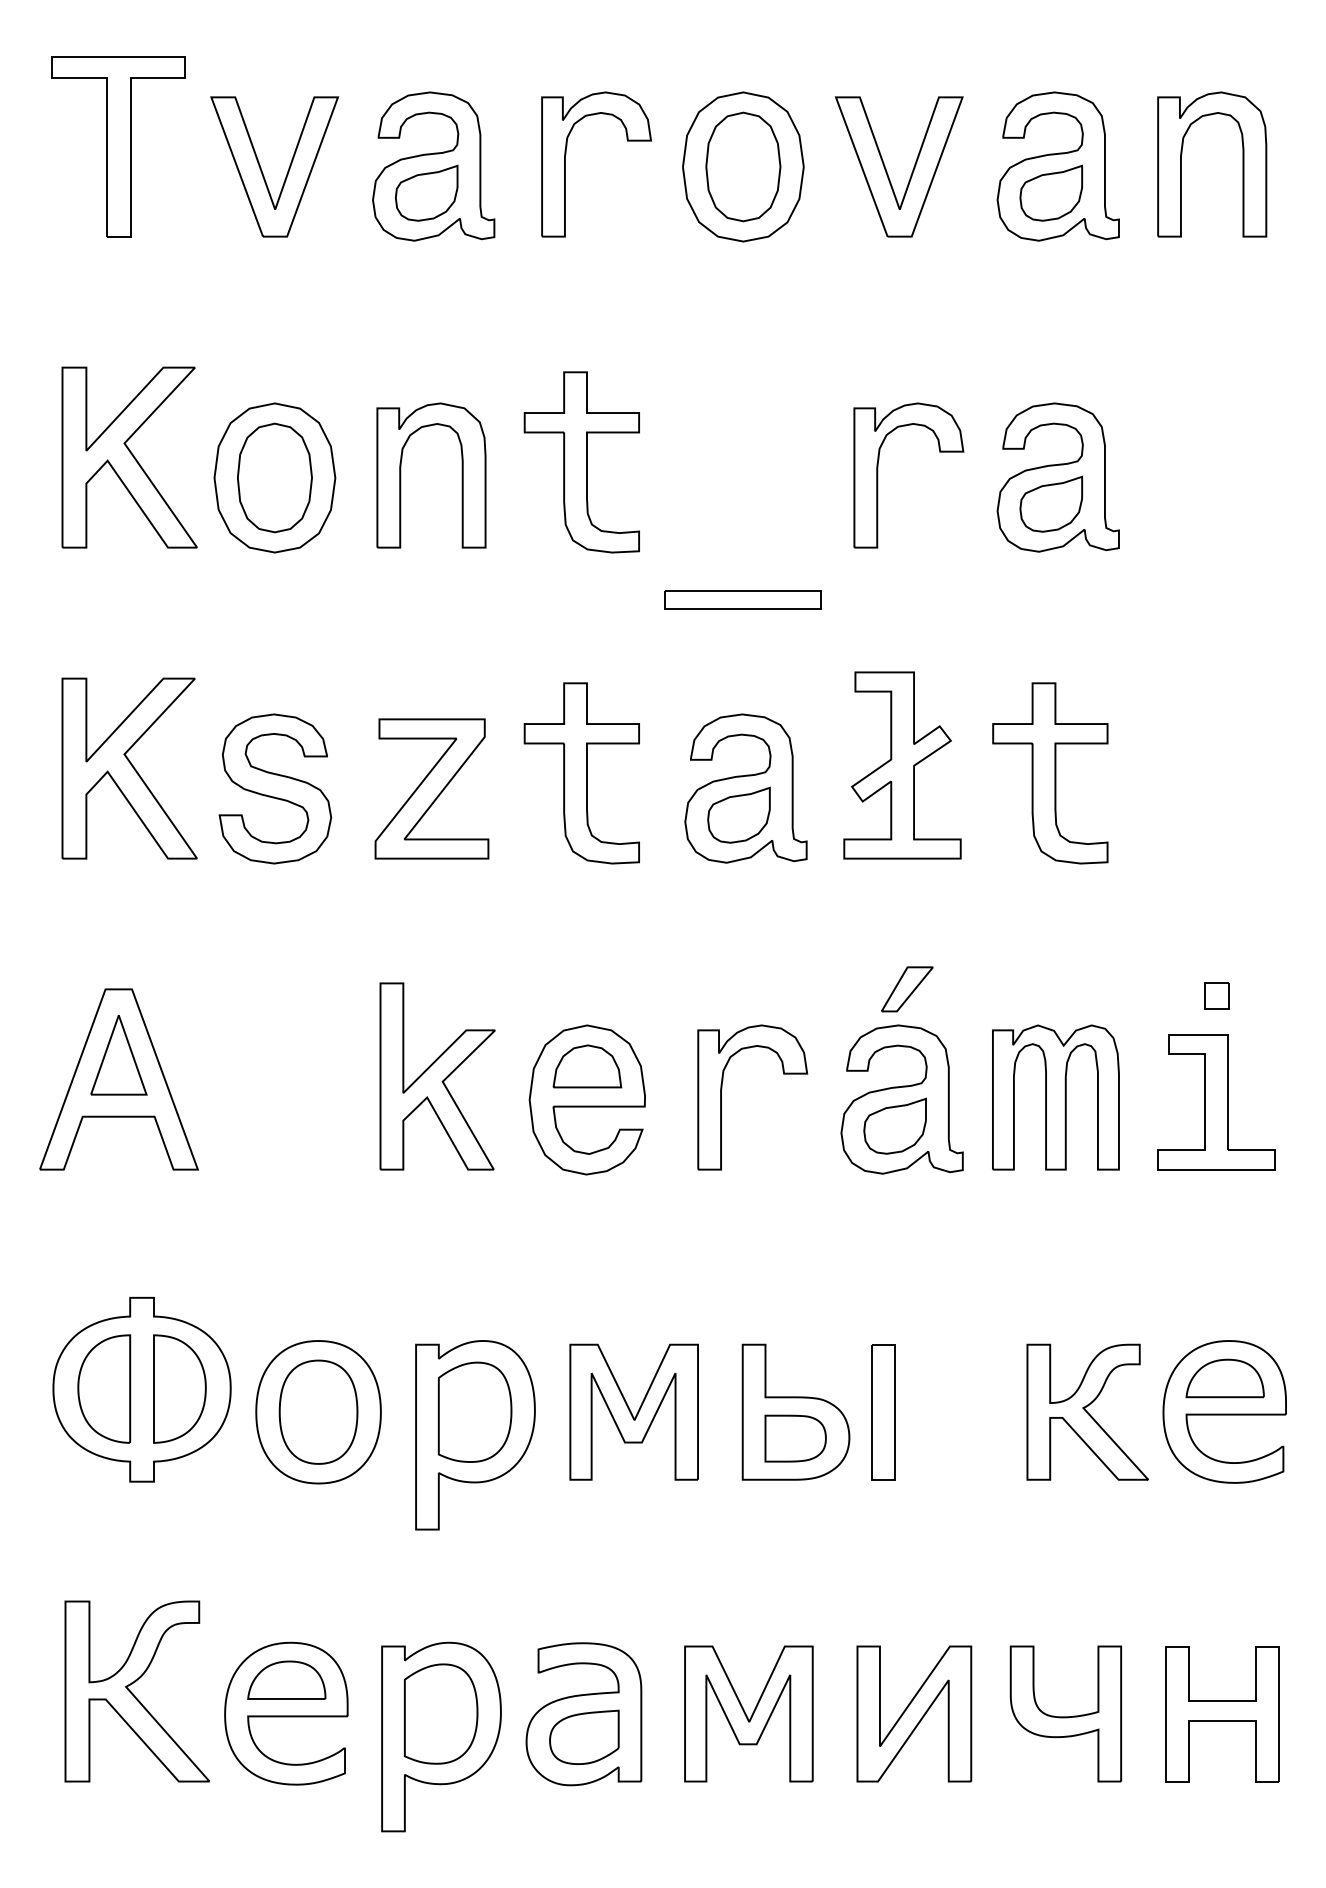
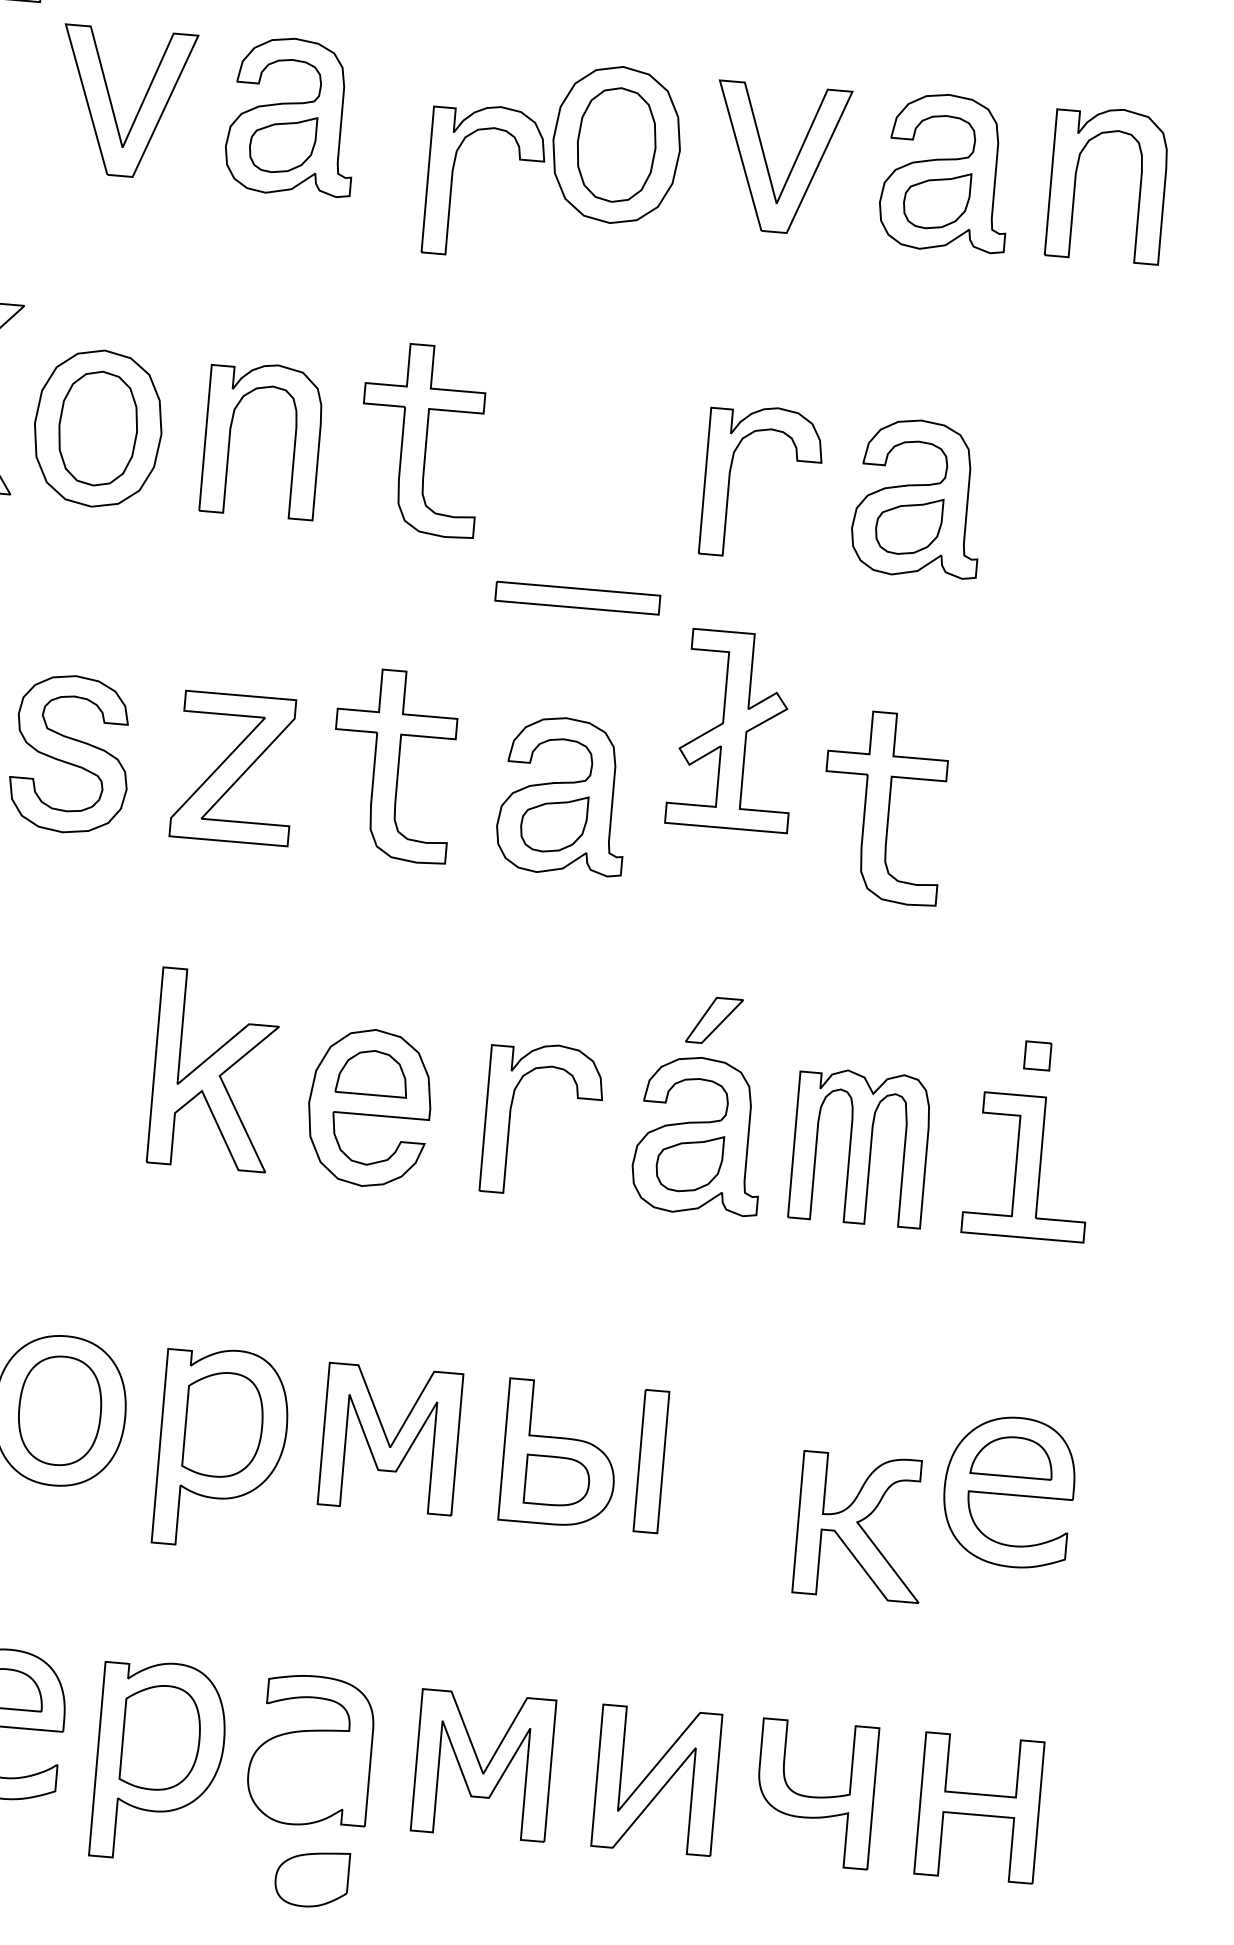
part: (565, 164) -> (452, 178), moved
part: (902, 765) -> (734, 730), moved
part: (1087, 1411) -> (861, 1526), moved
part: (584, 1736) -> (312, 1877), moved

